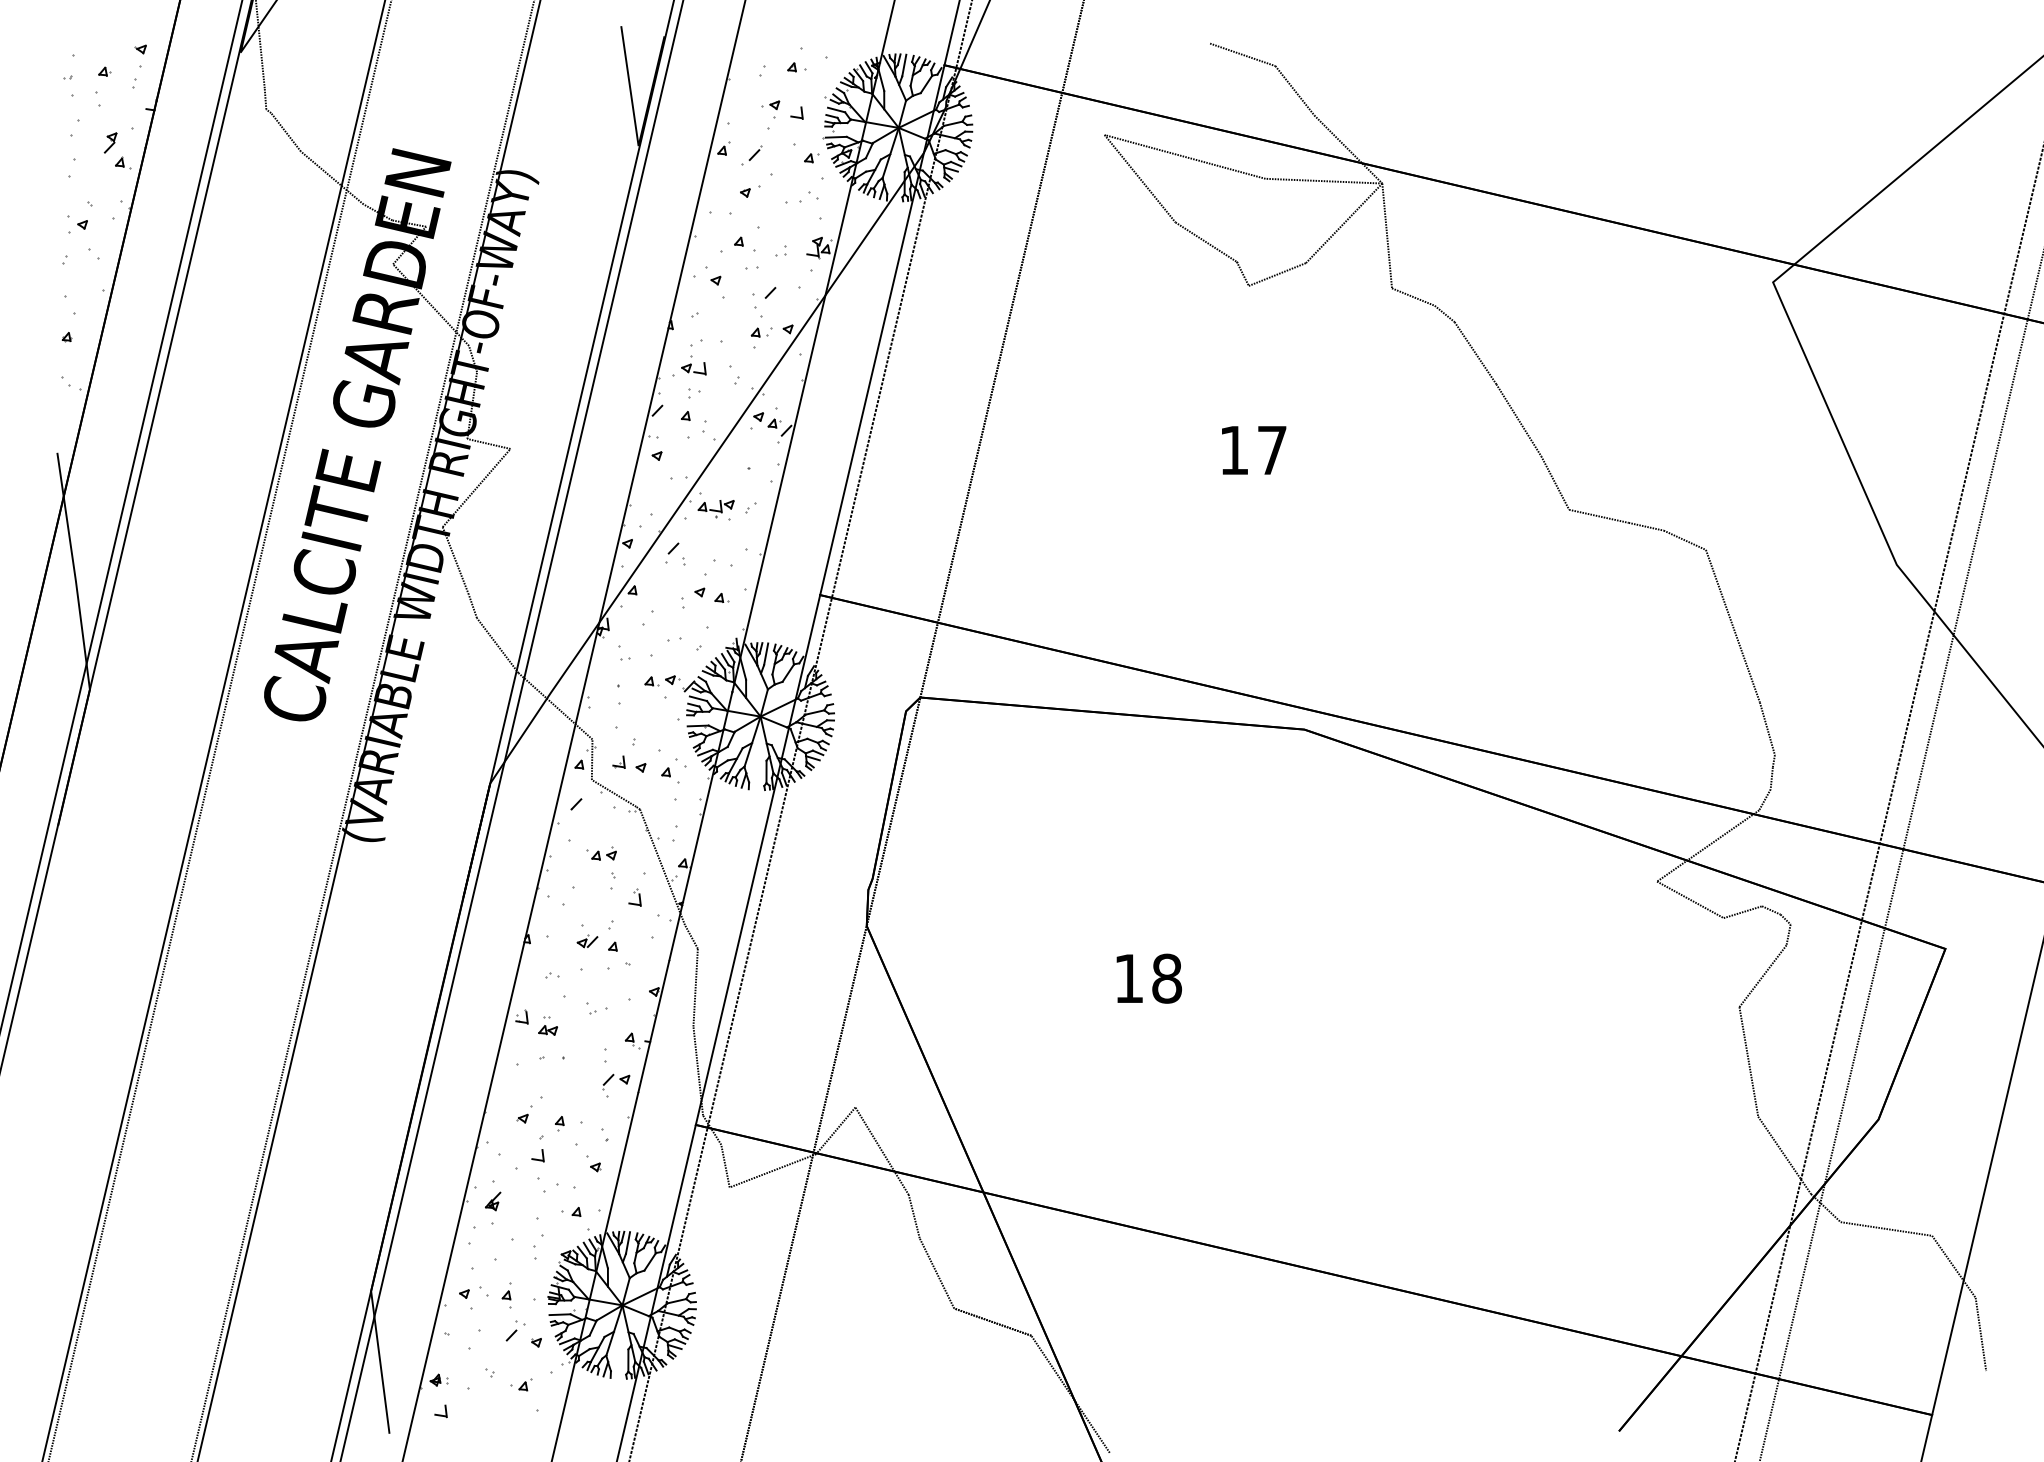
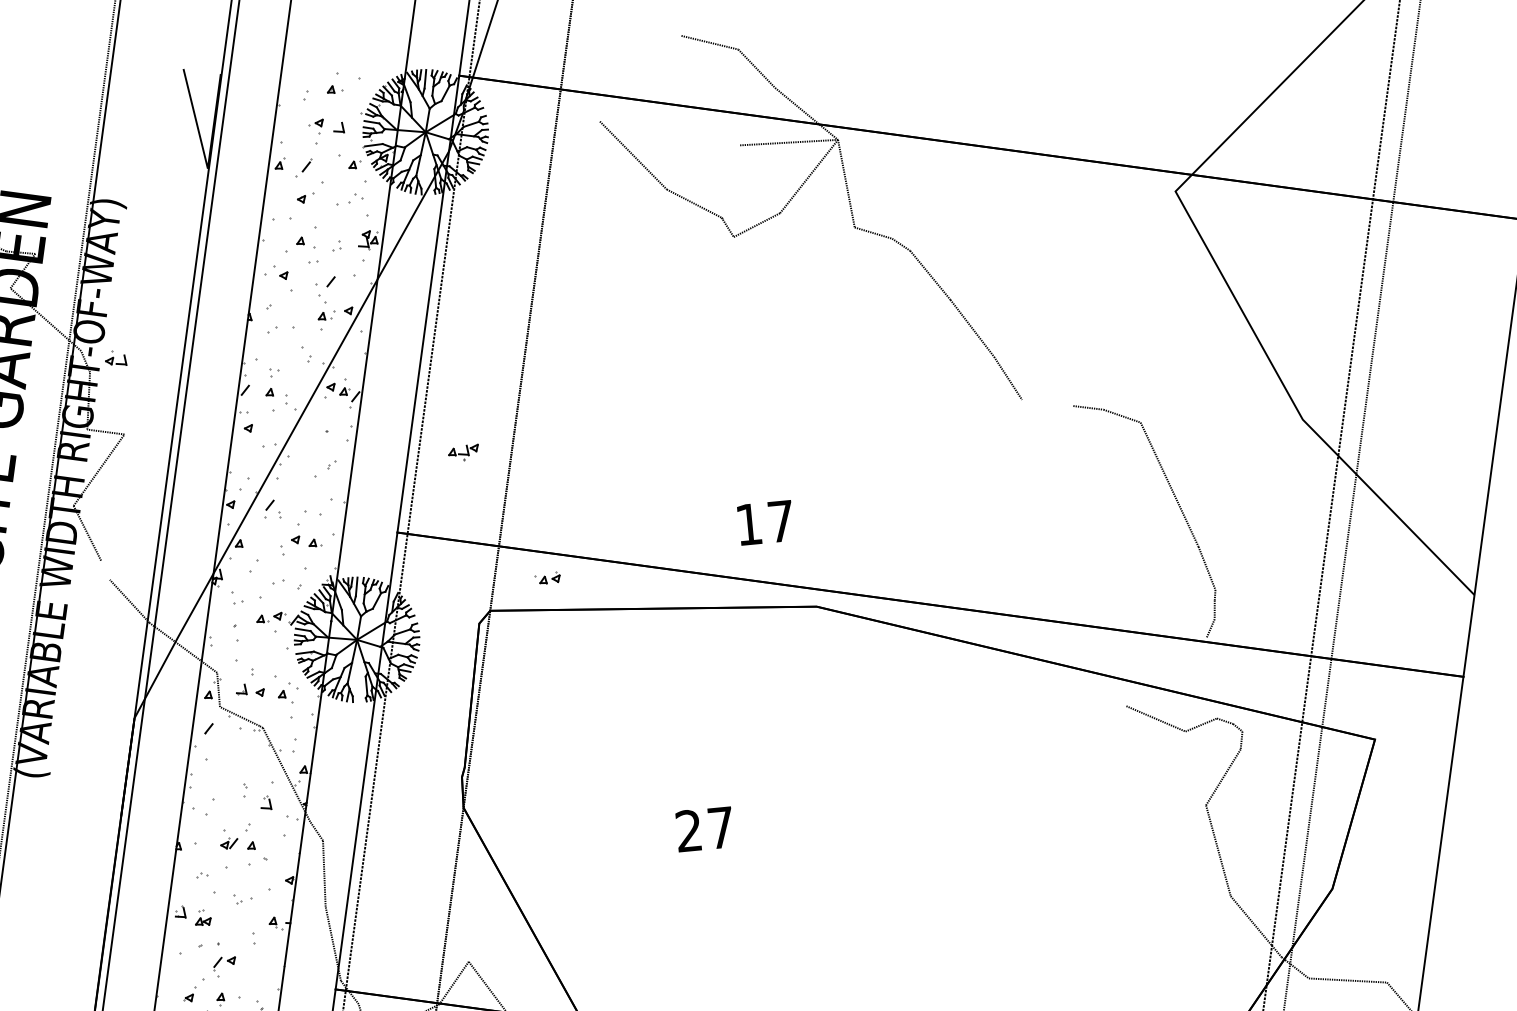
line: (1184, 156) -> (669, 133), removed
part: (693, 365) -> (115, 358), moved
text: (1254, 450) -> (766, 522), moved
part: (715, 509) -> (463, 453), moved
line: (1598, 515) -> (1047, 402), removed
line: (472, 606) -> (105, 570), removed
line: (1708, 845) -> (1166, 671), removed
part: (601, 853) -> (547, 578), moved
text: (1148, 978) -> (705, 829), 18 -> 27
part: (620, 1080) -> (228, 961), moved

